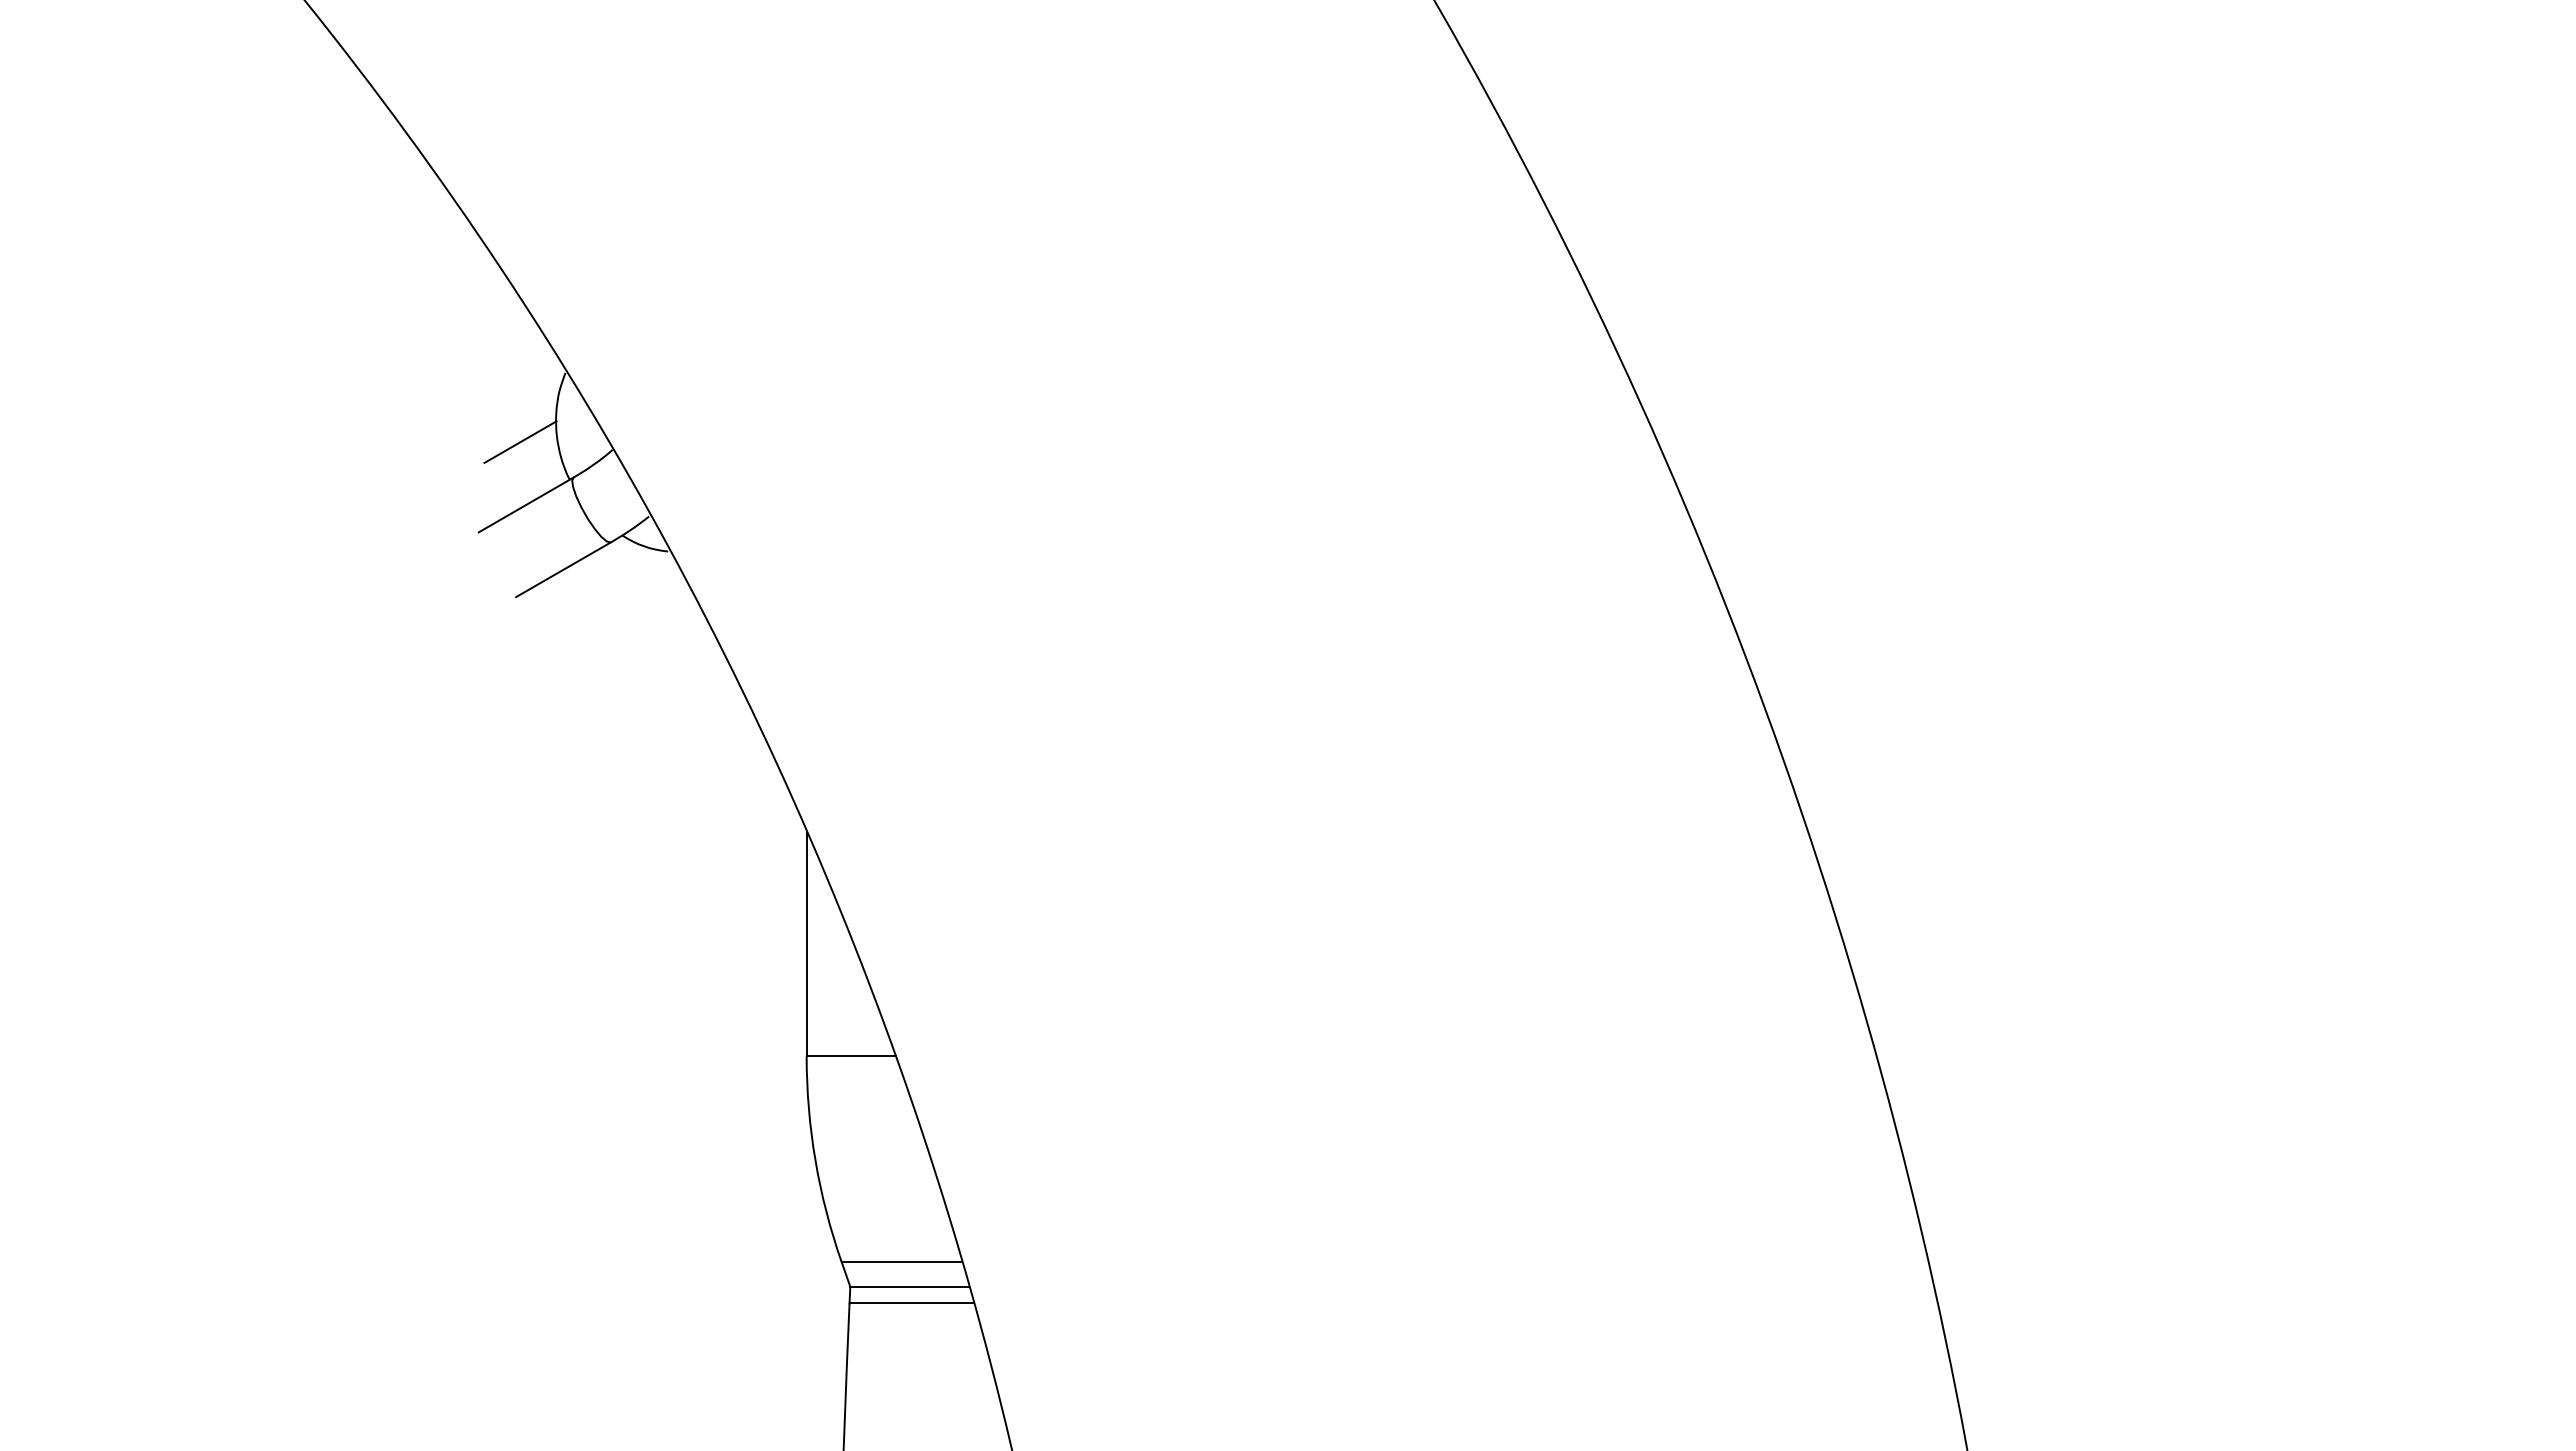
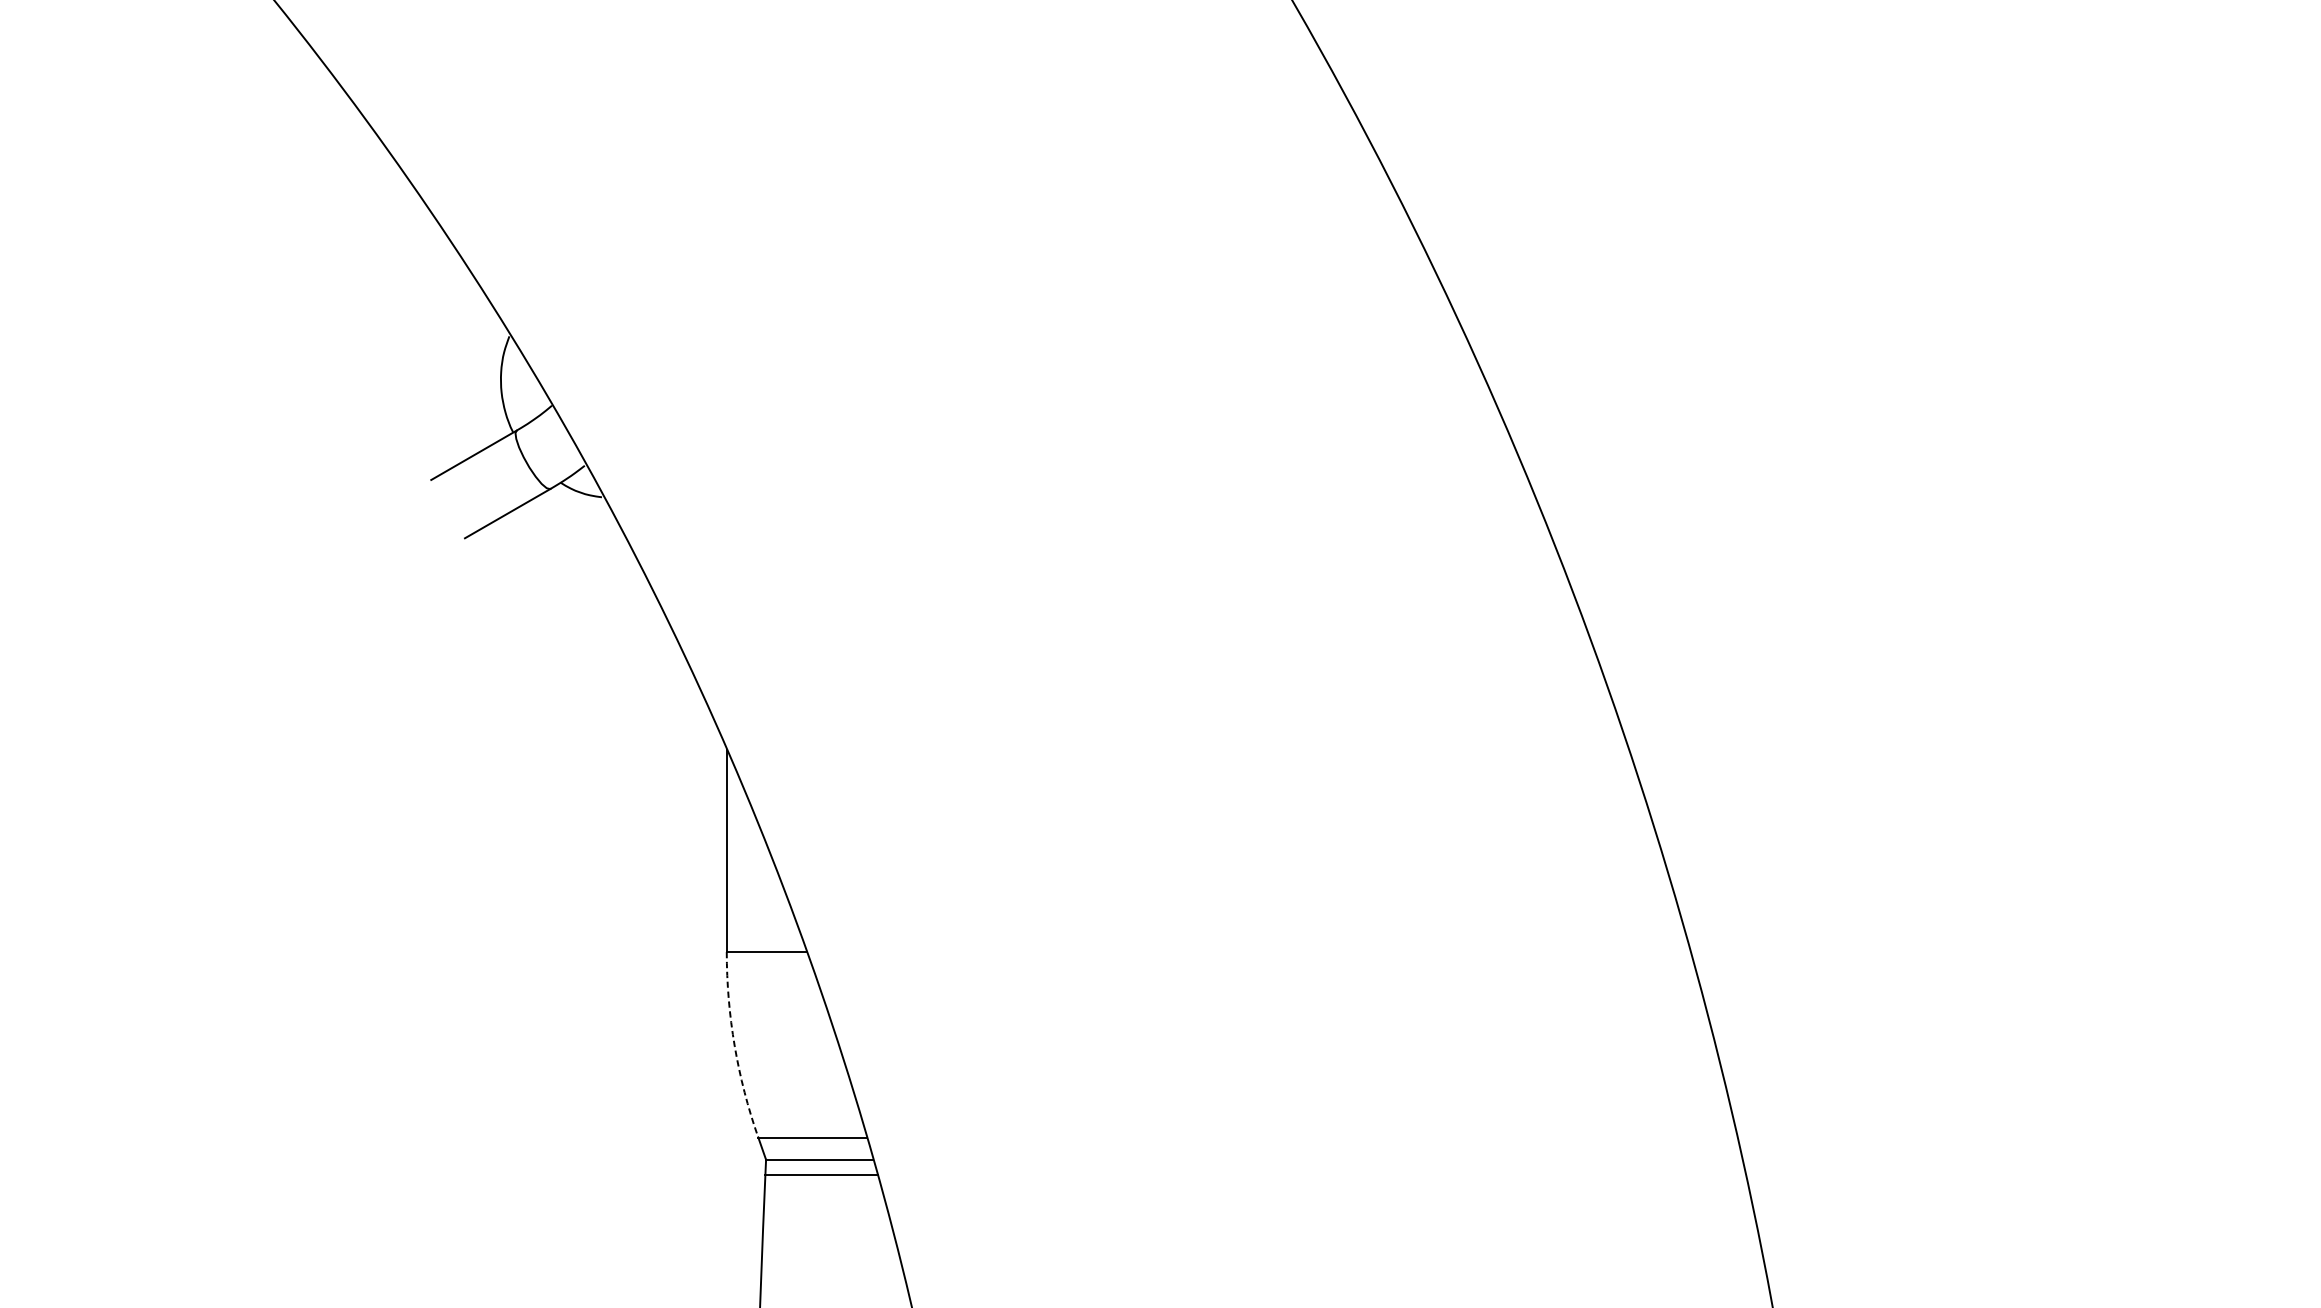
line: (520, 441) -> (468, 398), removed
arc: (815, 1160) -> (734, 1045), solid -> dashed

